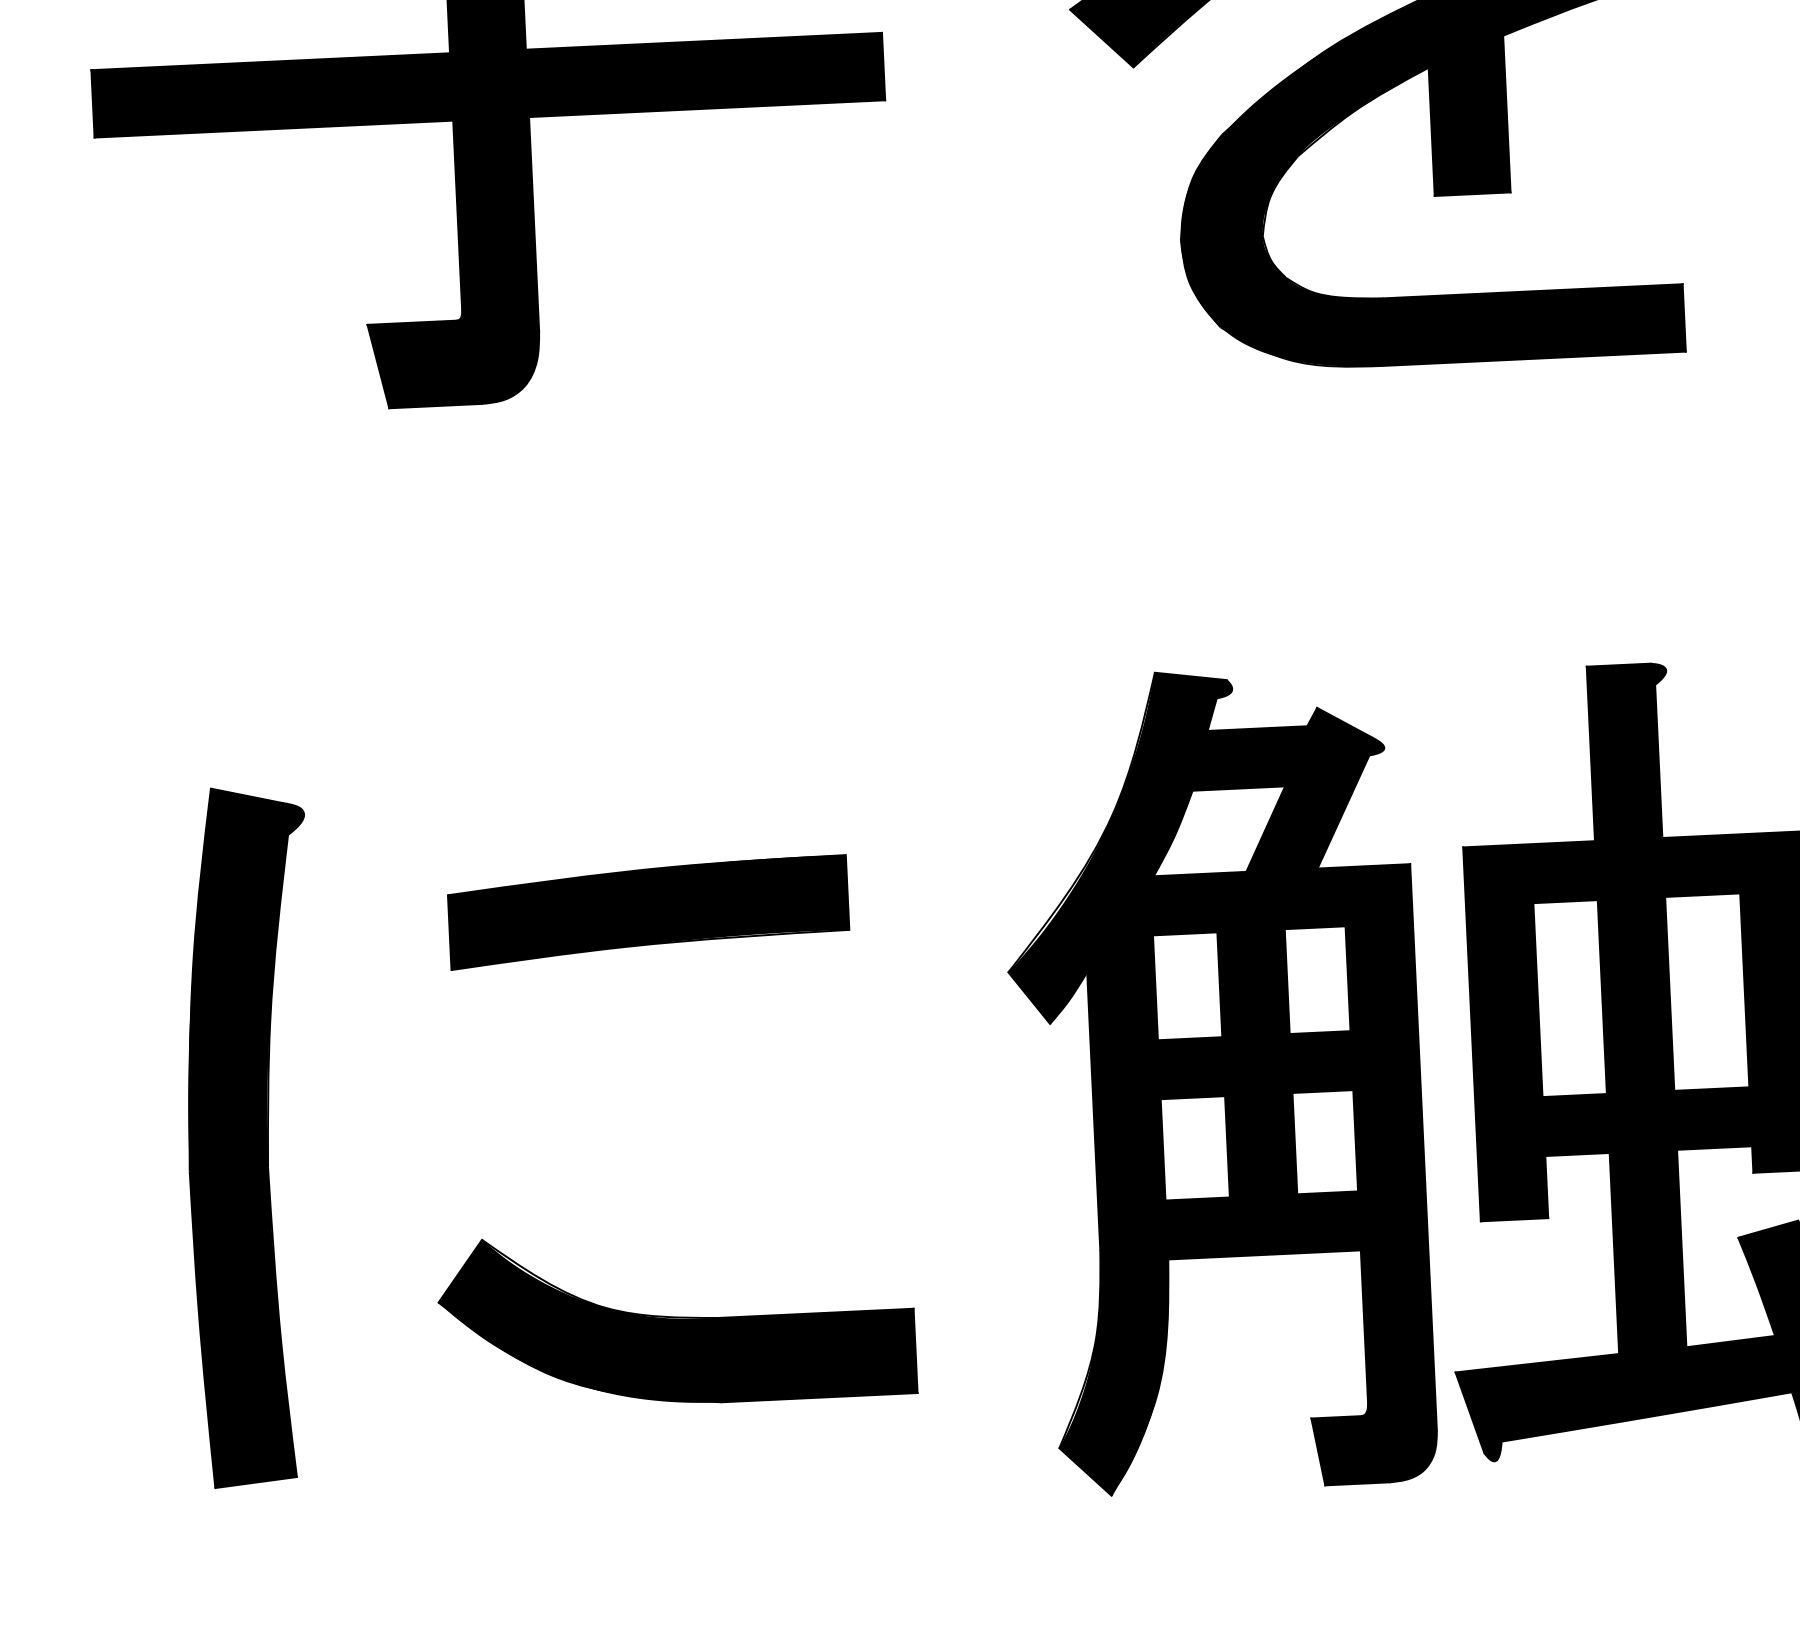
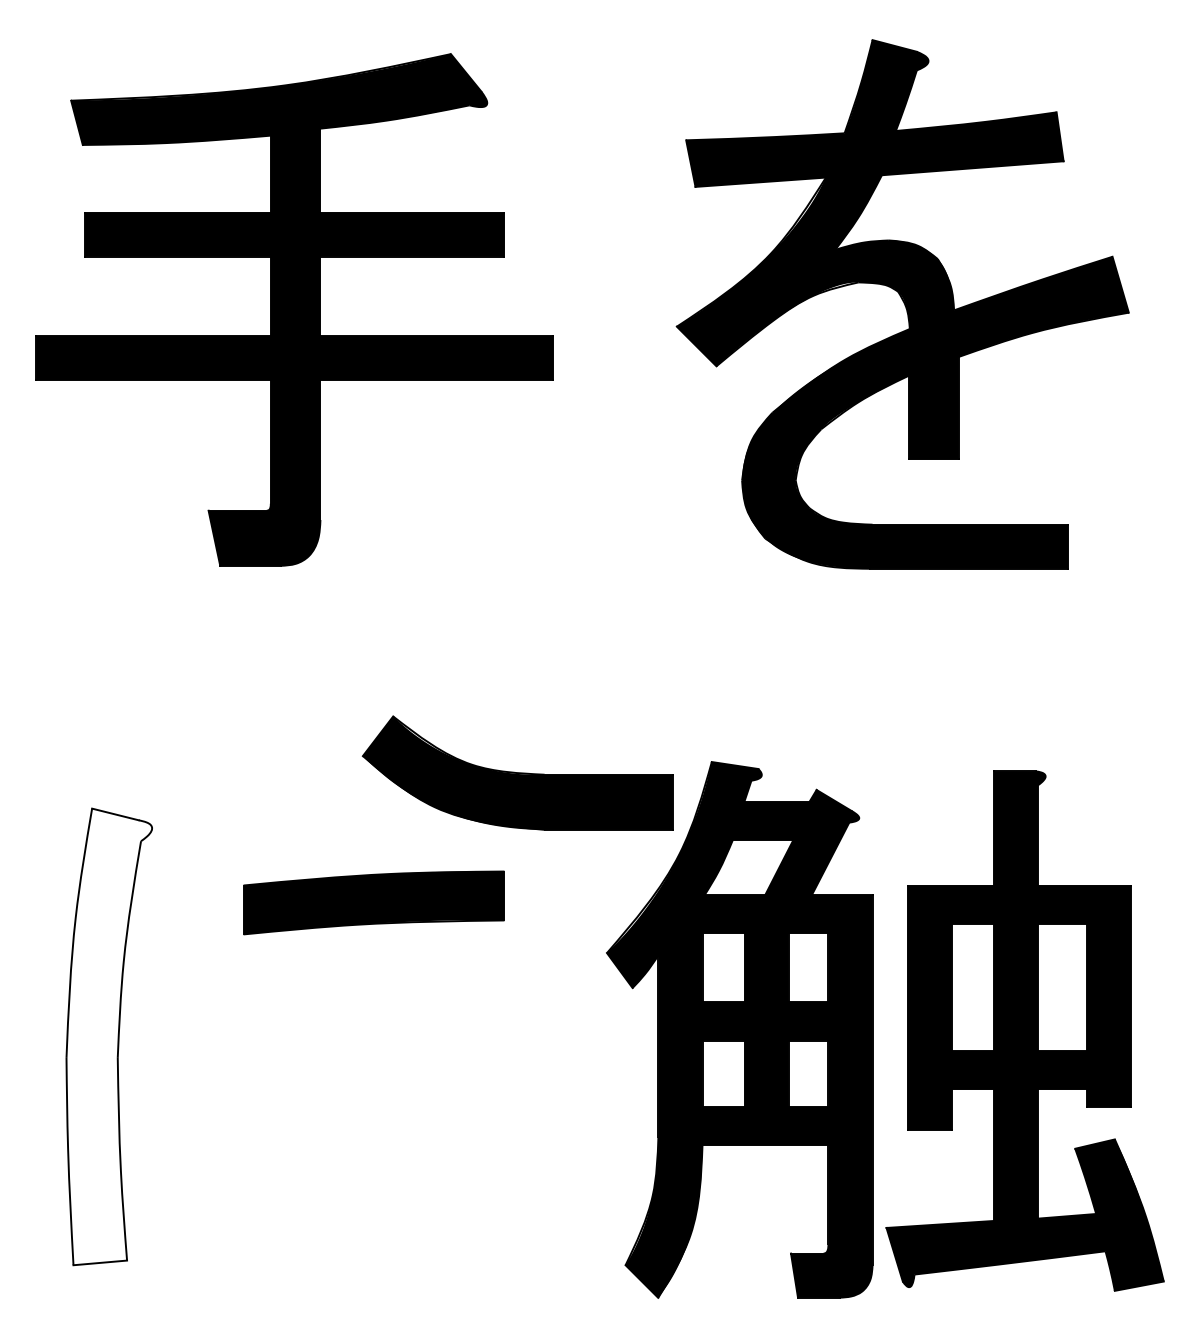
fill: (253, 1135) -> (109, 1036), removed
part: (676, 1316) -> (517, 772), moved

